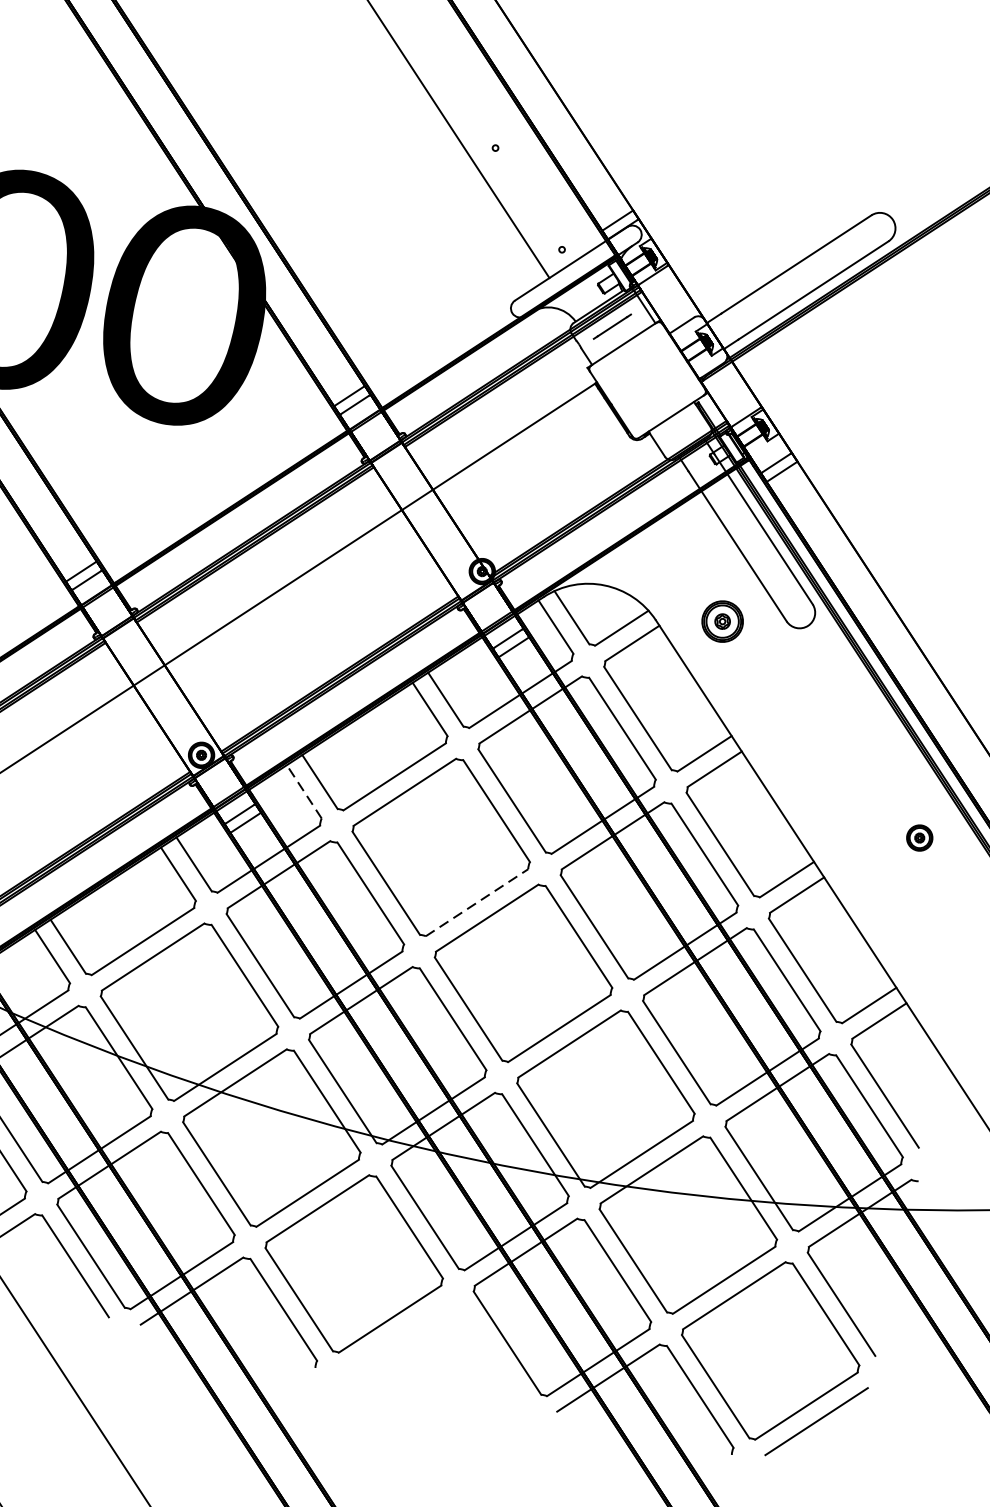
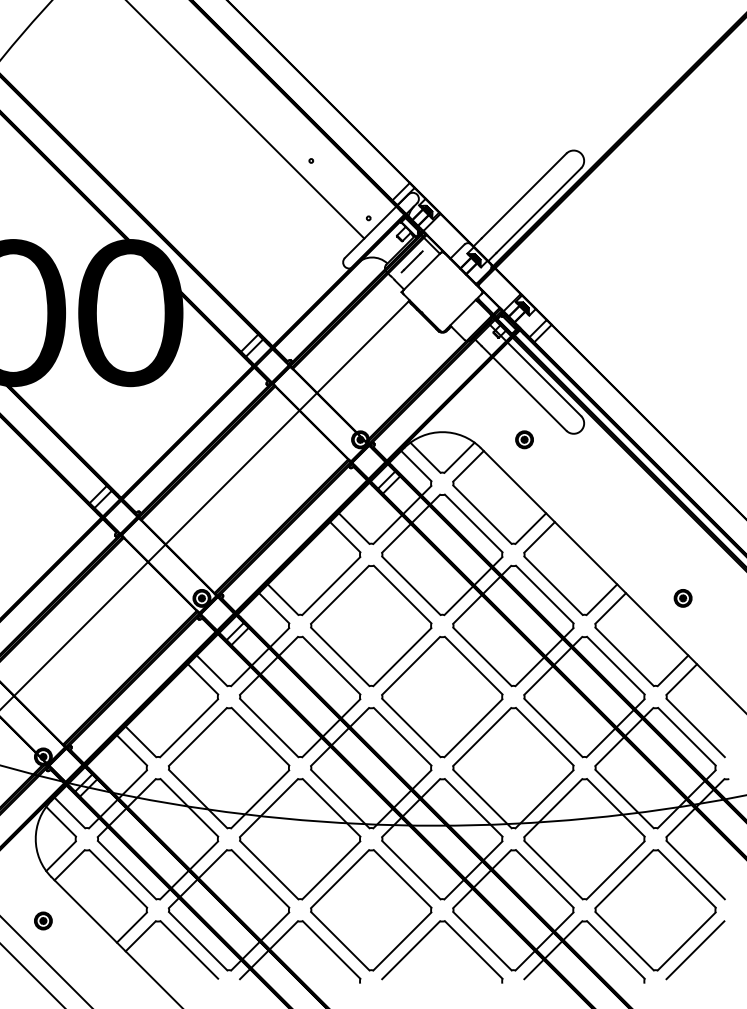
part: (722, 621) -> (524, 439), size x0.62
line: (303, 790) -> (273, 607), dashed -> solid
part: (918, 838) -> (682, 598), moved
line: (477, 903) -> (402, 657), dashed -> solid
part: (428, 1318) -> (427, 935), added

